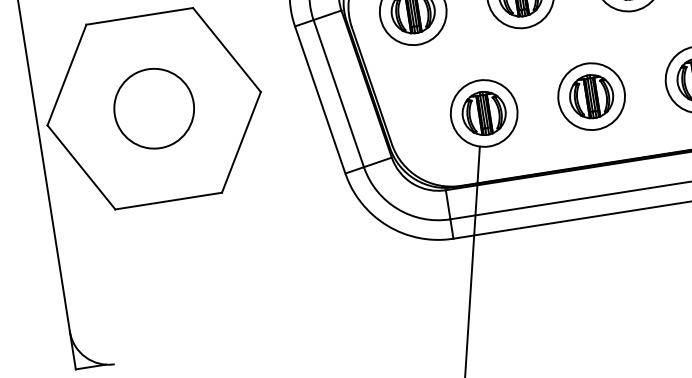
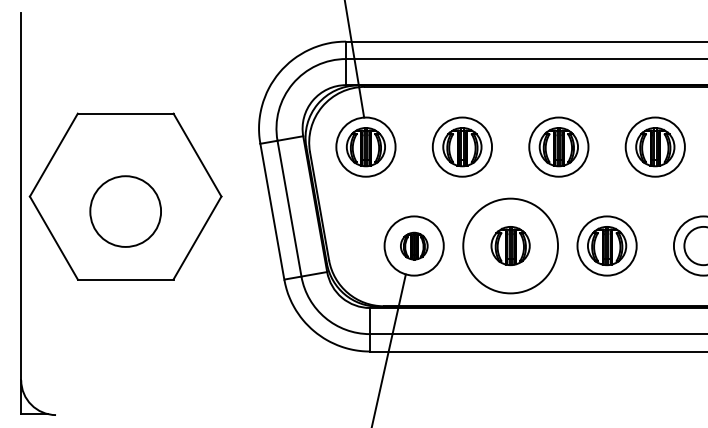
circle: (591, 96) -> (510, 245), size x1.6
circle: (153, 108) -> (125, 211), moved
part: (484, 113) -> (414, 246), size x0.7

